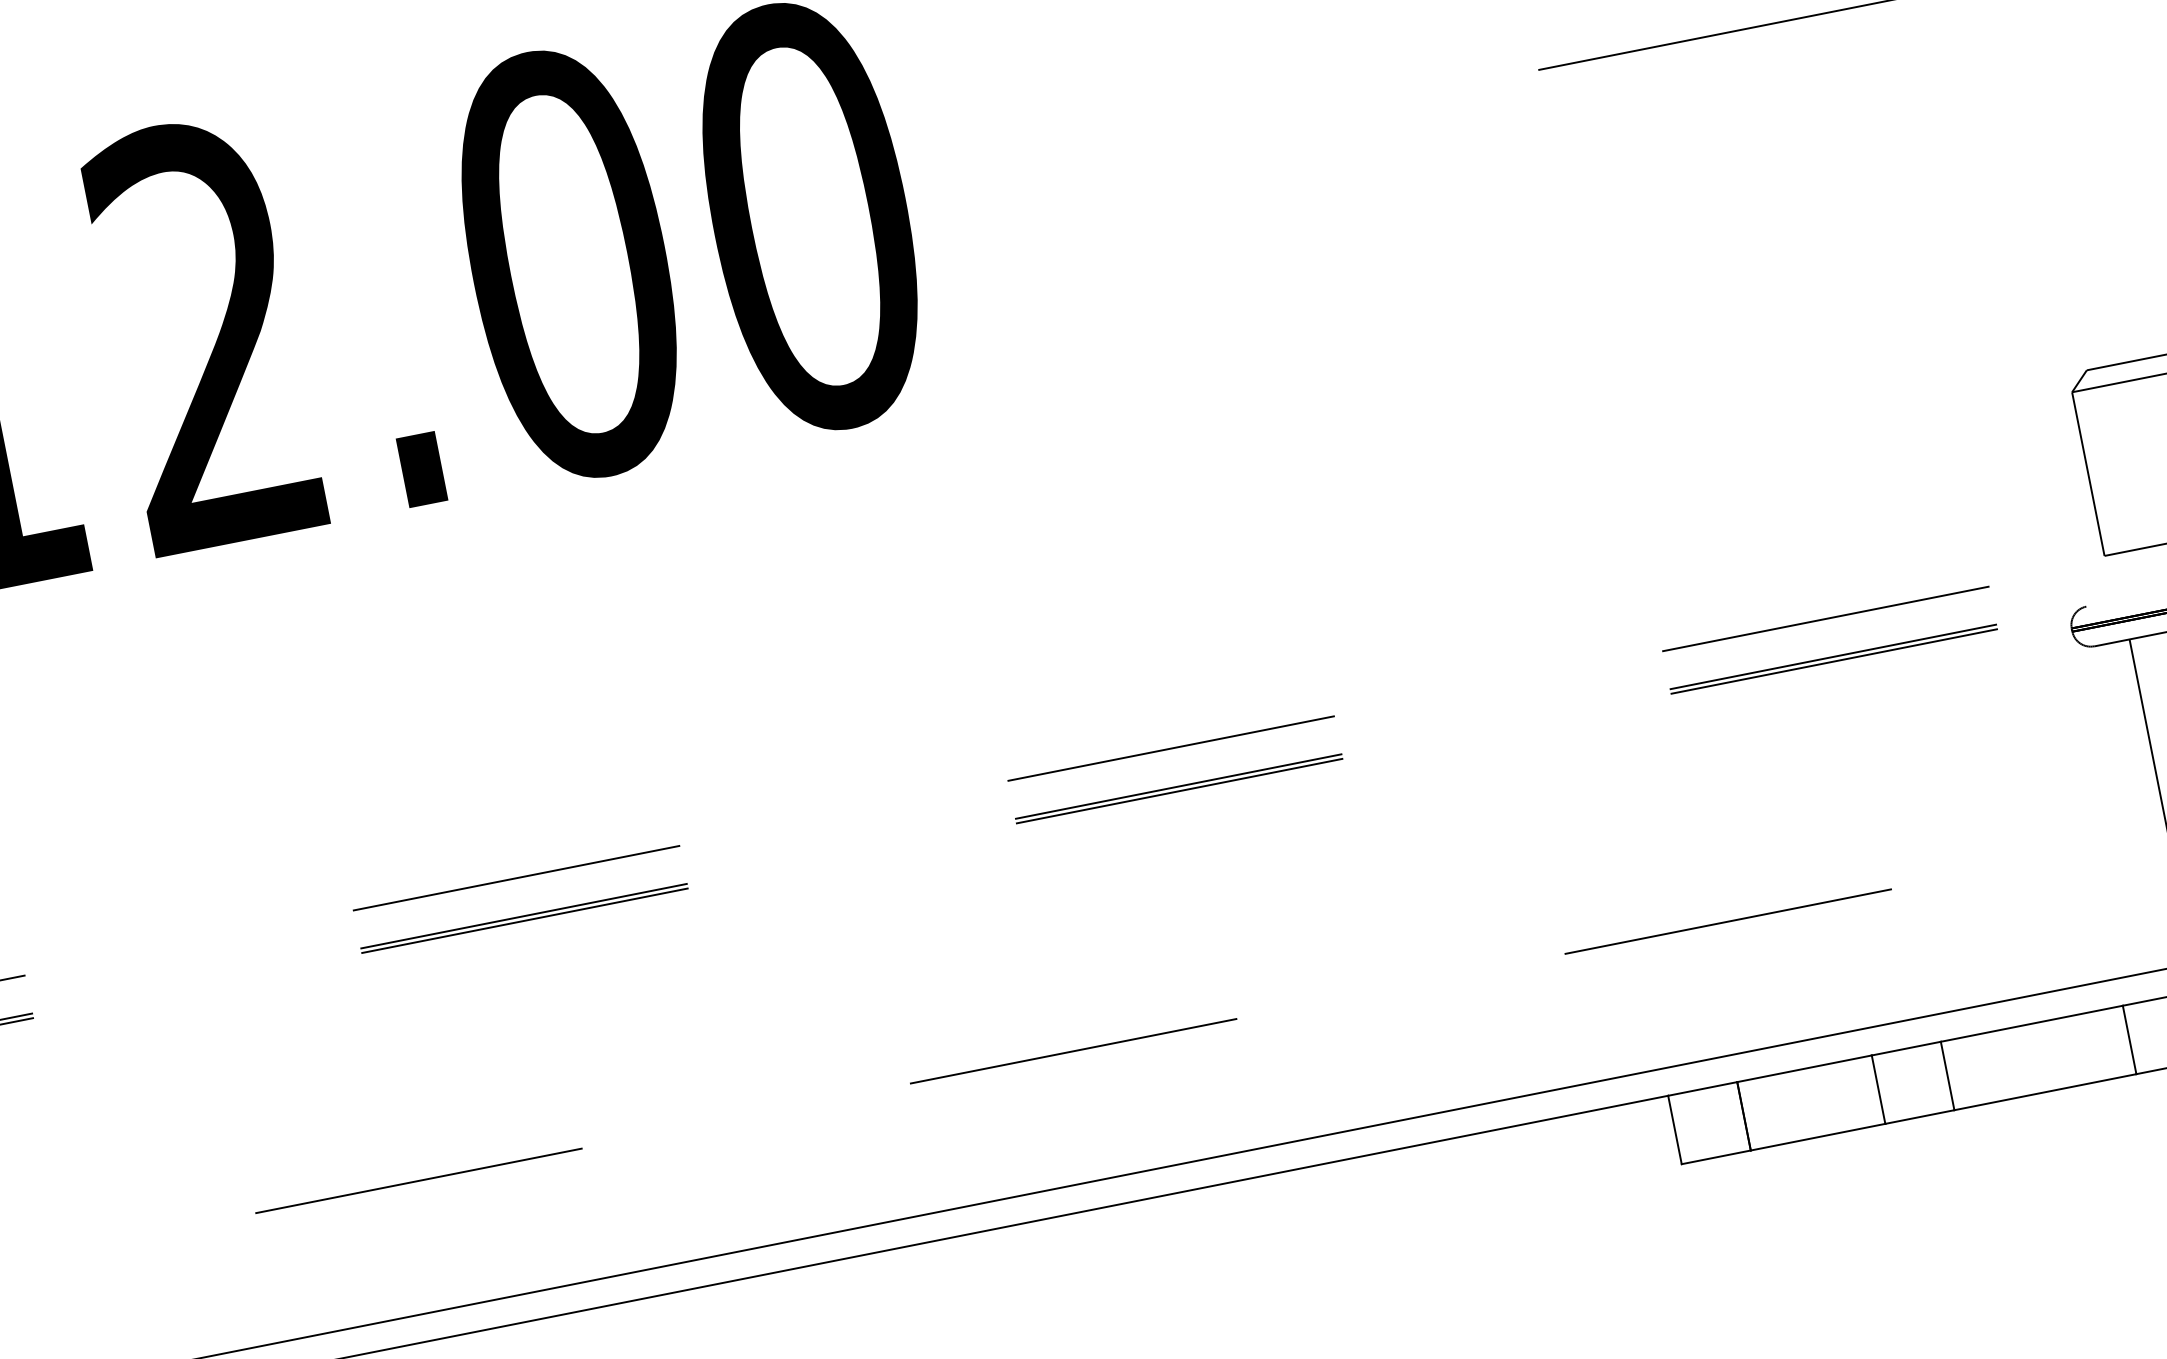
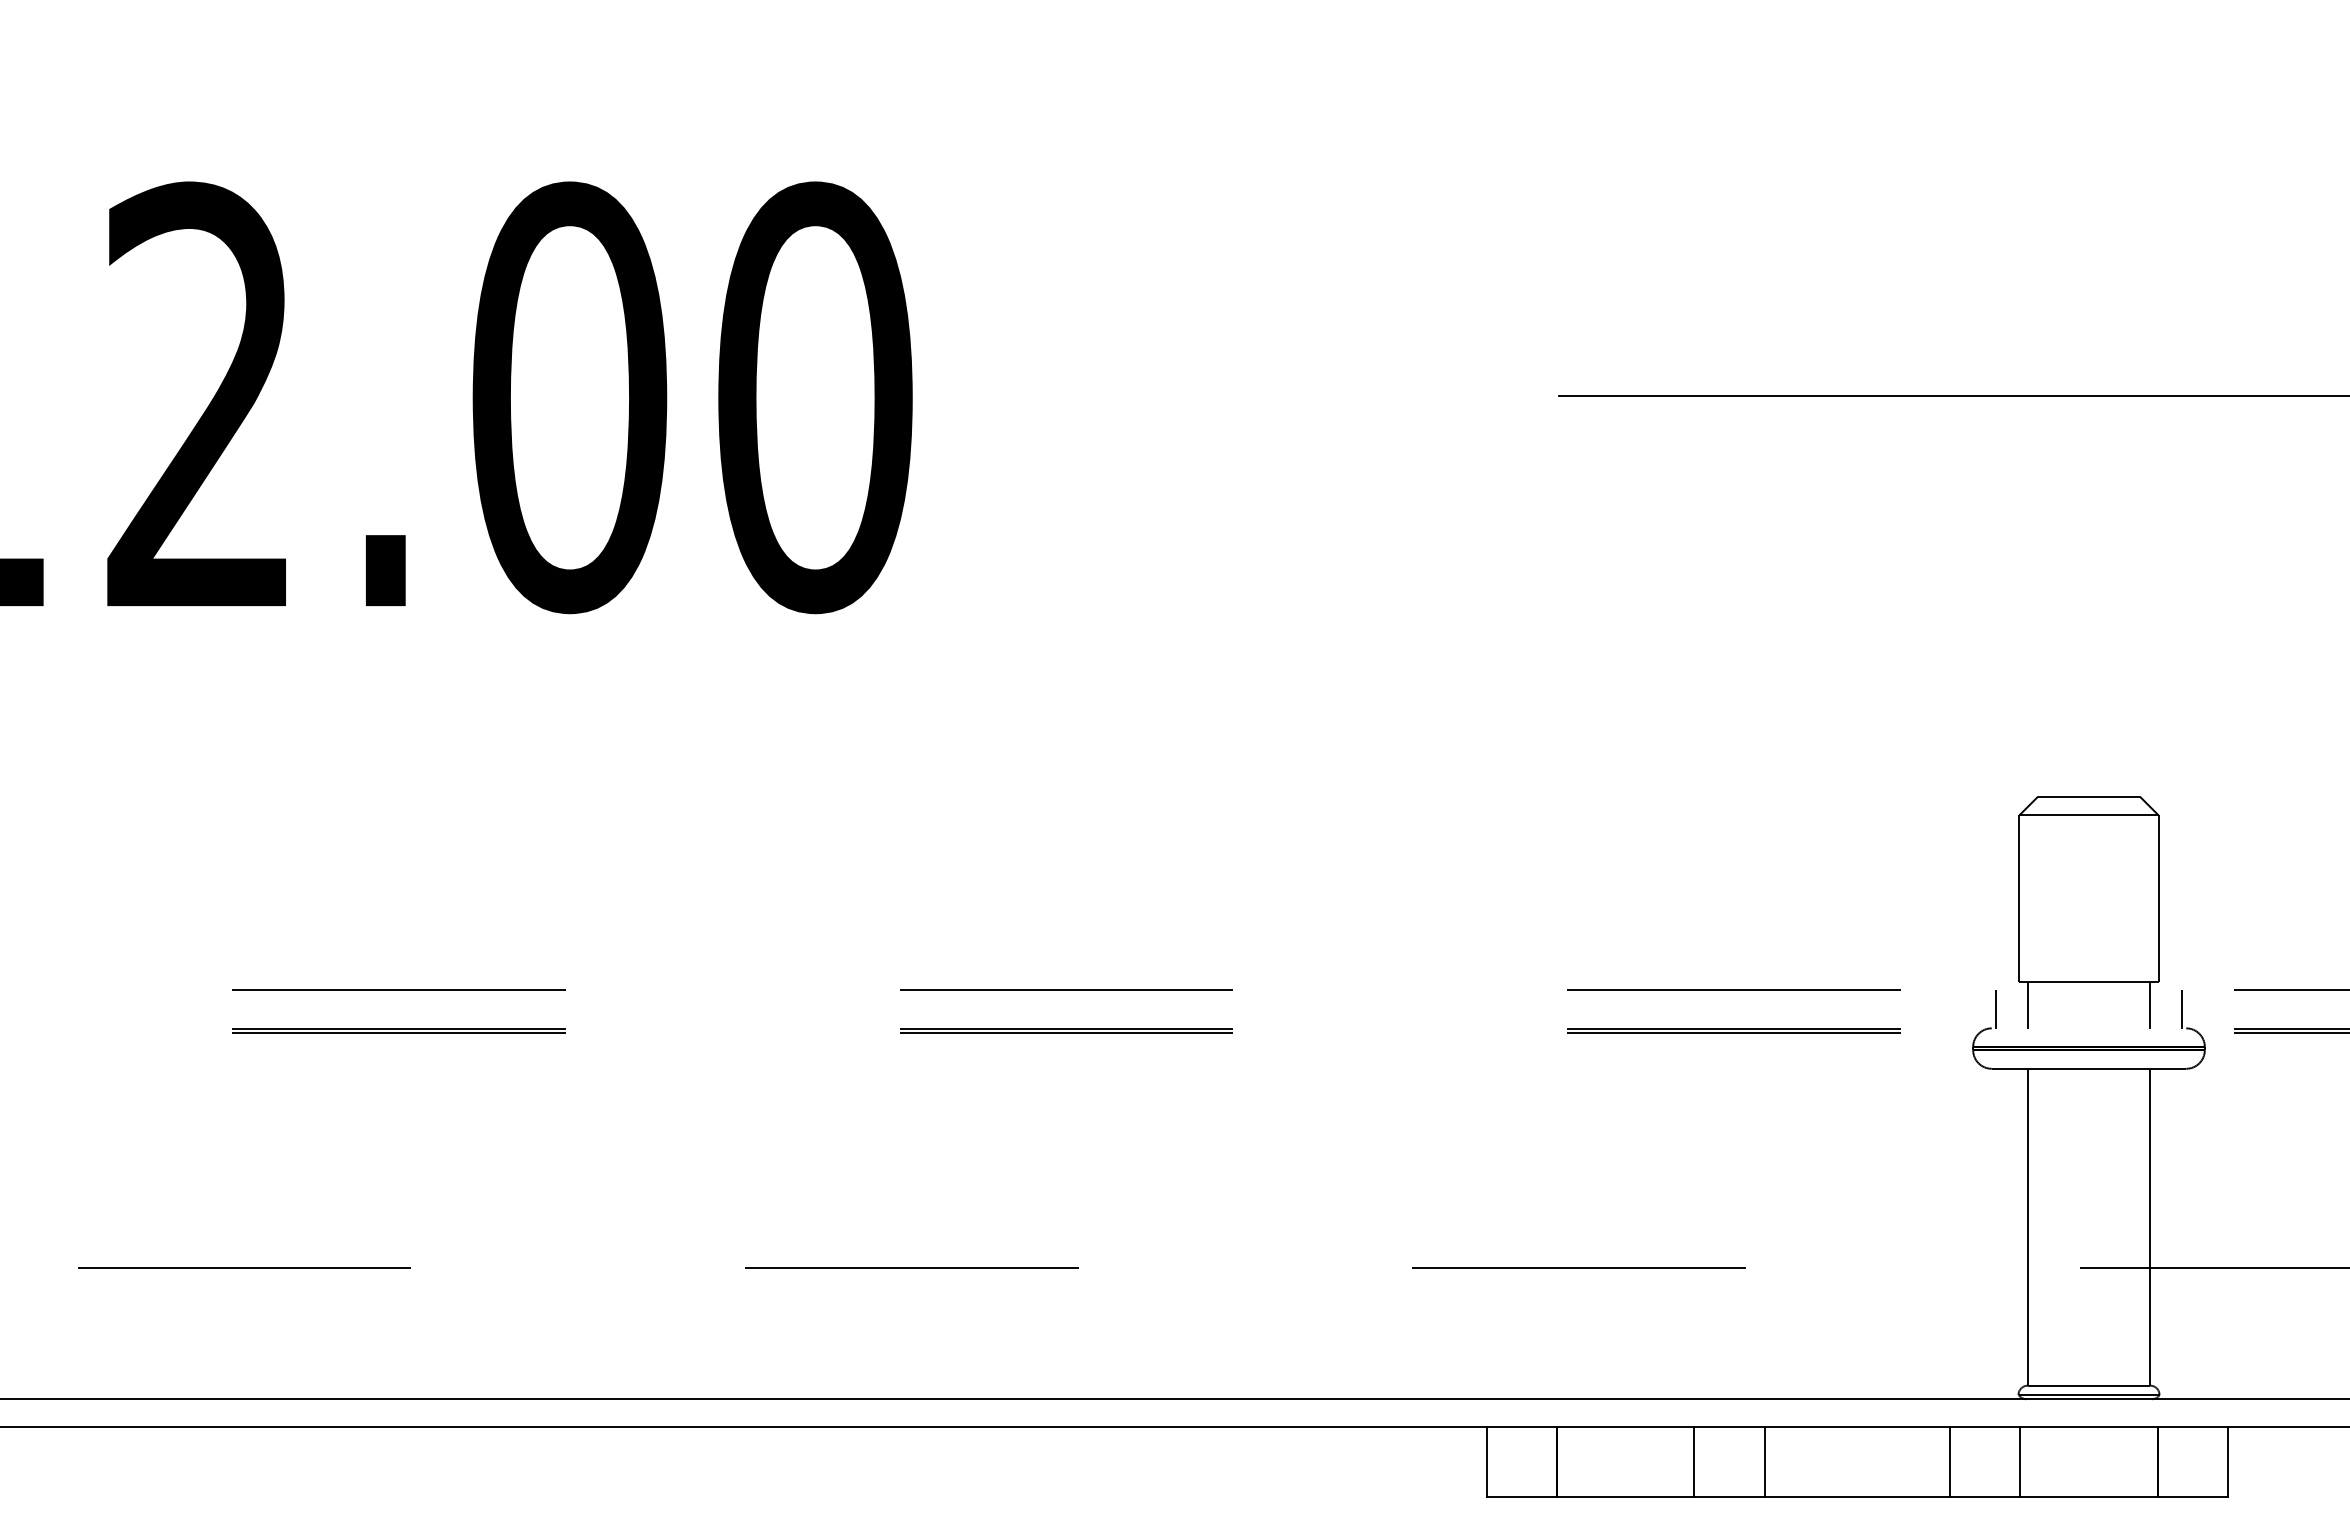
line: (2116, 577) -> (2027, 1005), added
line: (2087, 586) -> (1996, 1008), added

